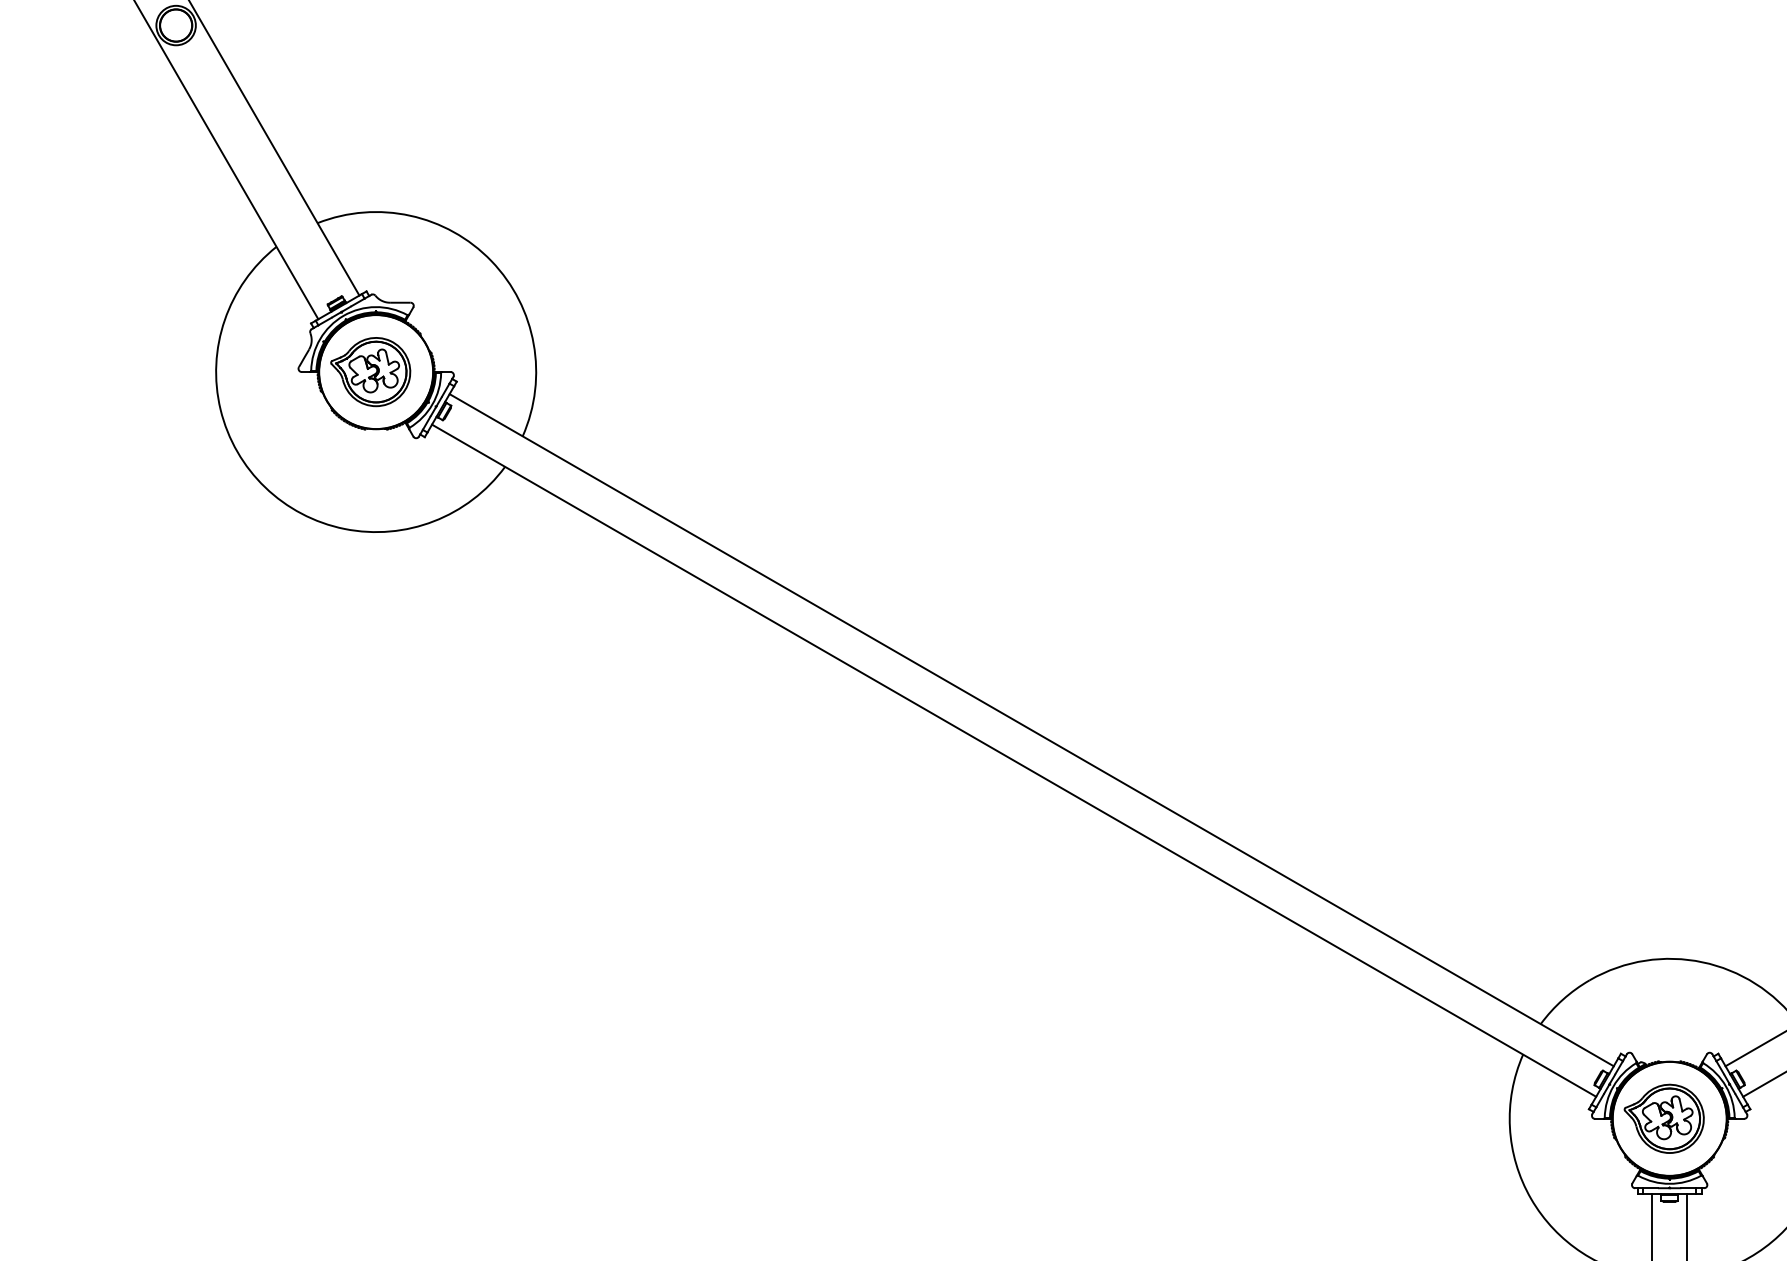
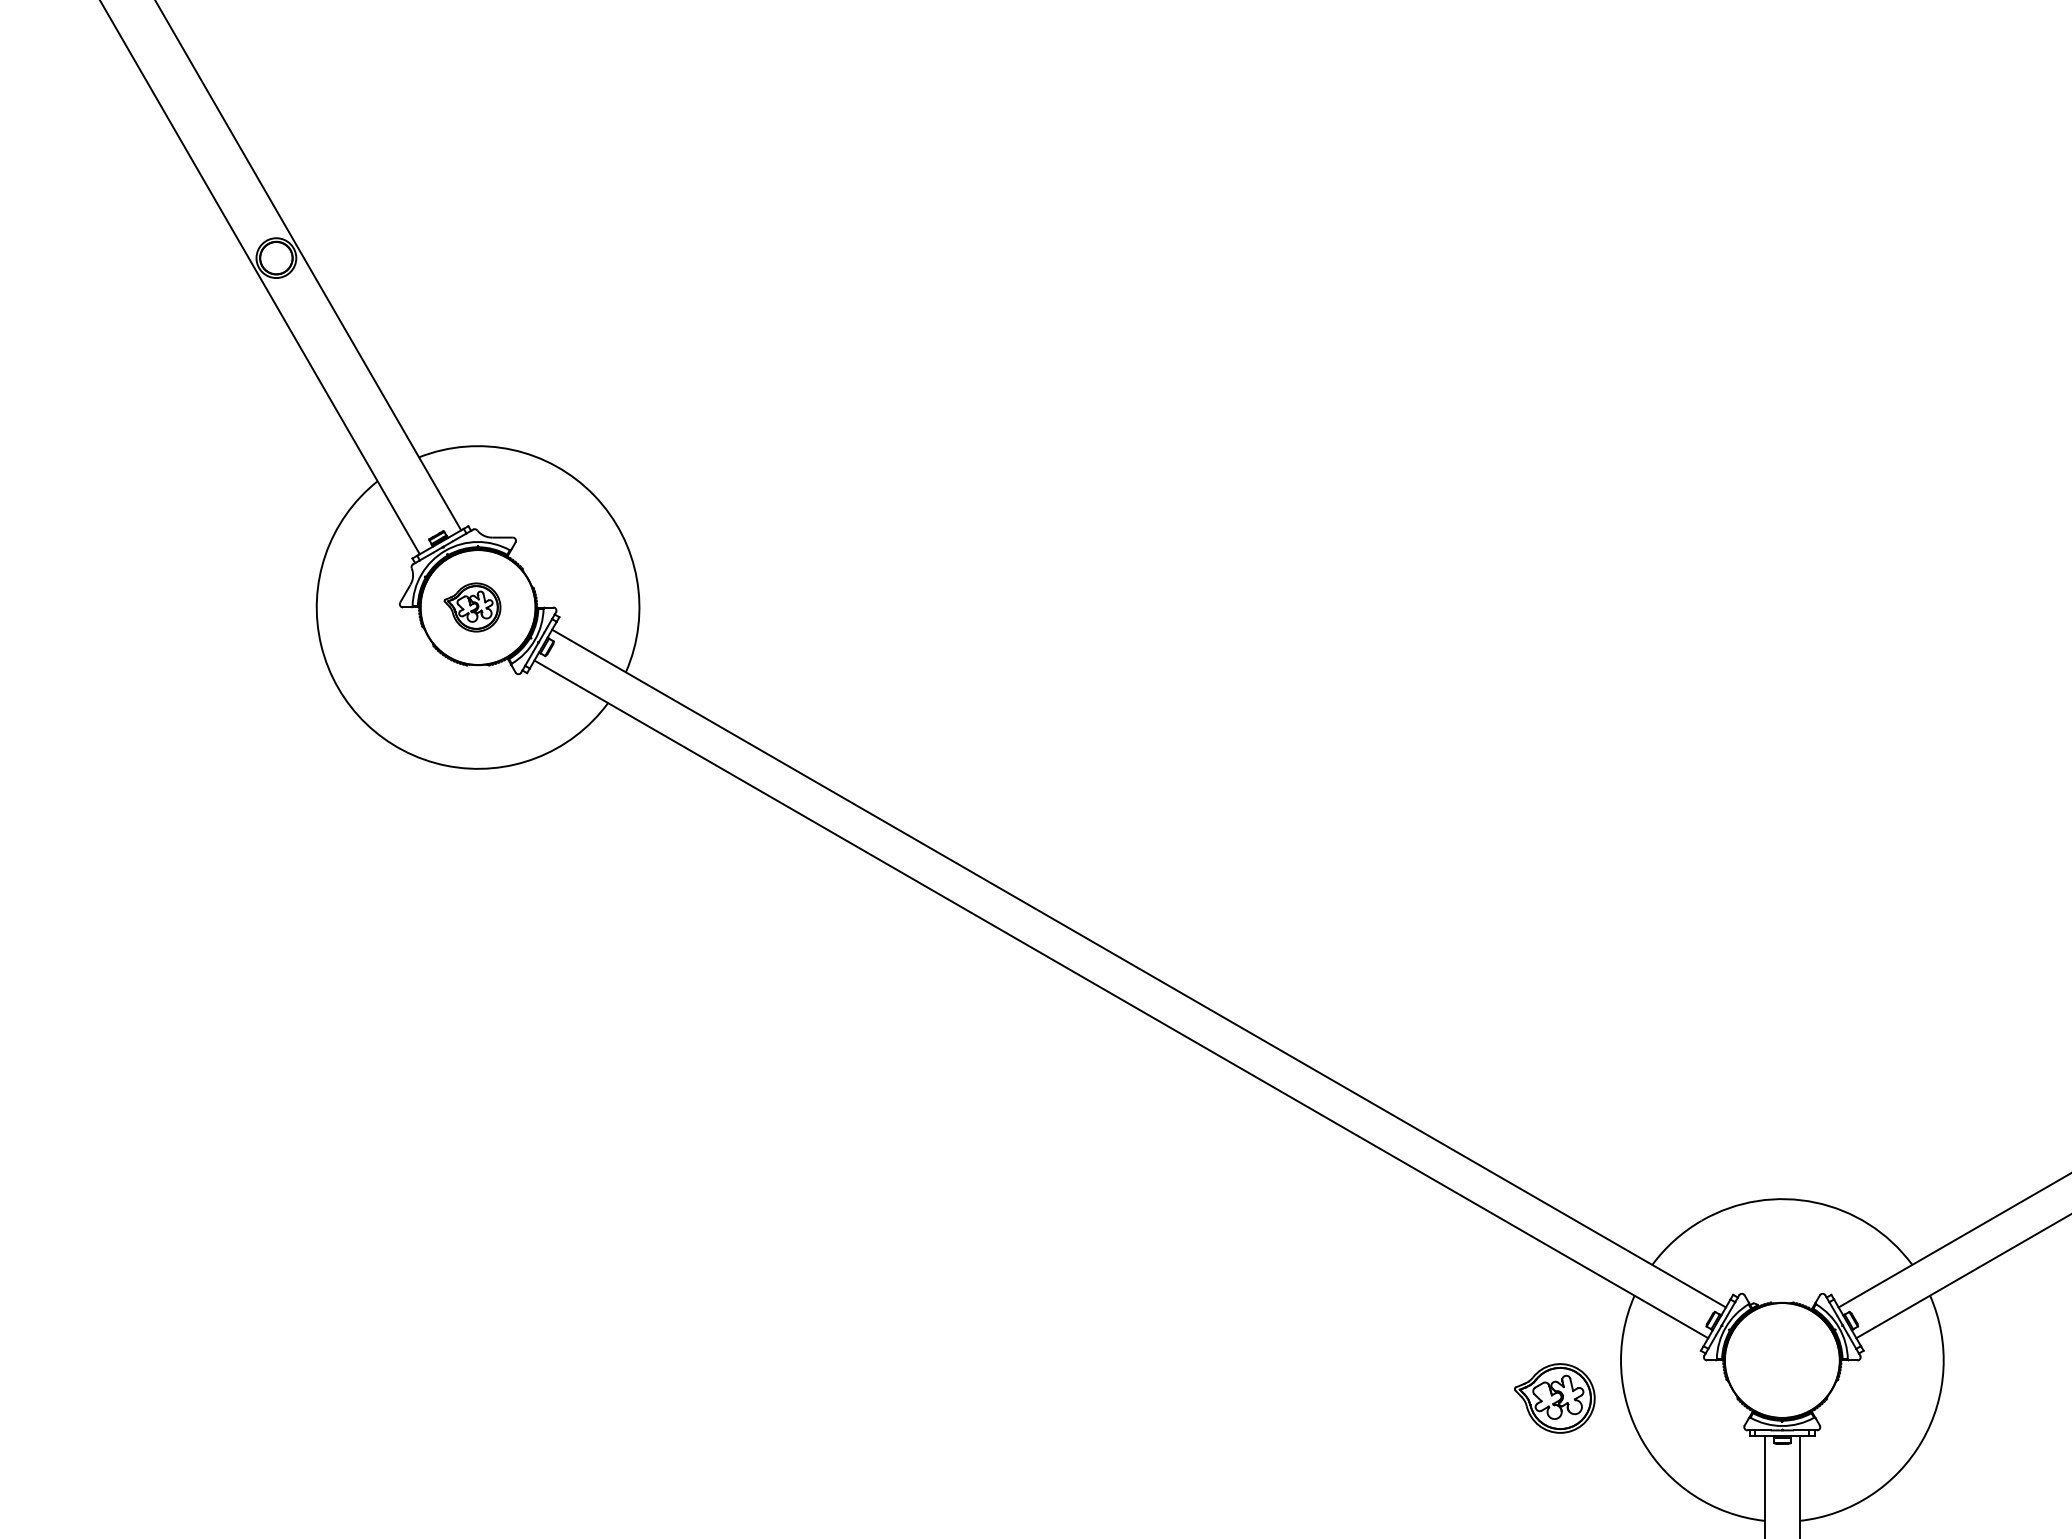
part: (370, 372) -> (472, 607), size x0.7
part: (1663, 1118) -> (1554, 1398), moved

